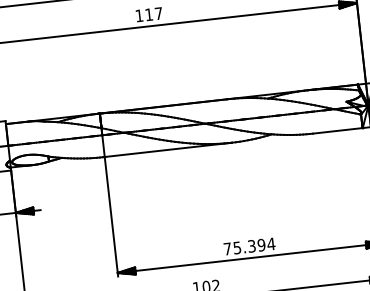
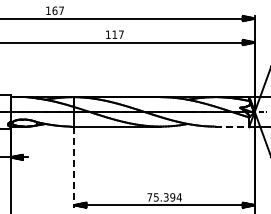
line: (337, 130) -> (232, 126), solid -> dashed
line: (111, 217) -> (74, 167), solid -> dashed

